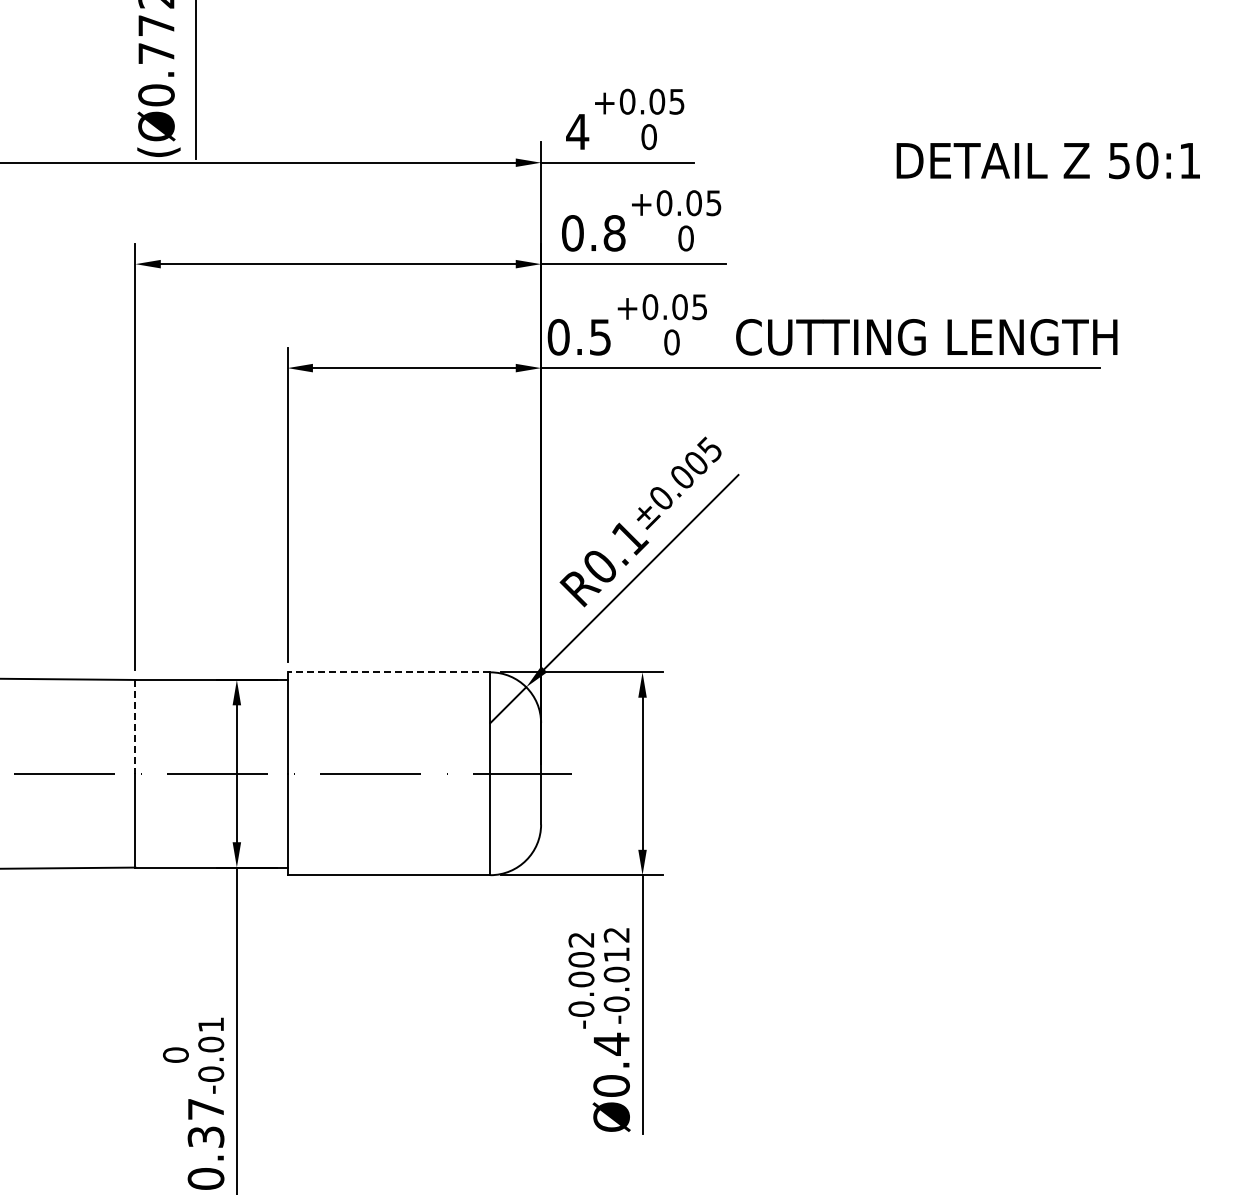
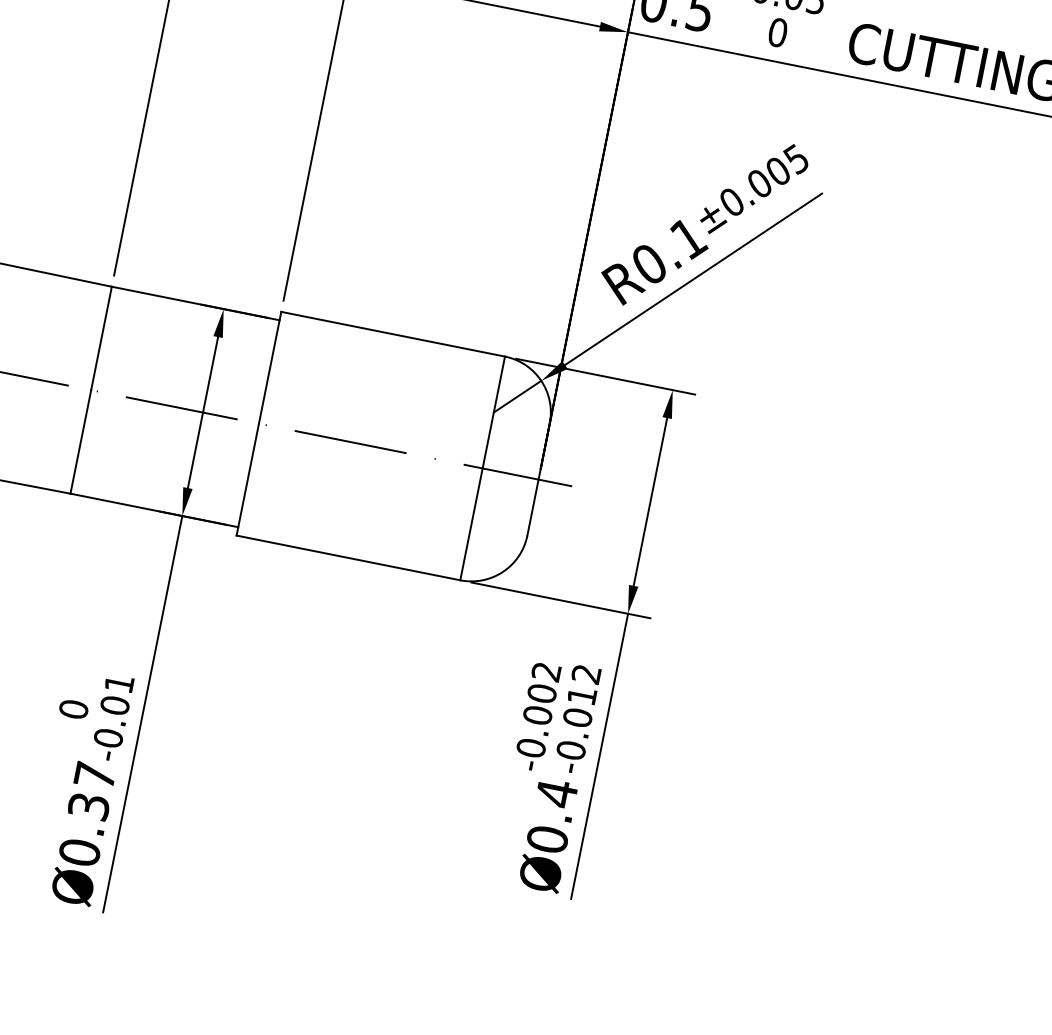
line: (388, 672) -> (392, 334), dashed -> solid
line: (135, 726) -> (101, 338), dashed -> solid

